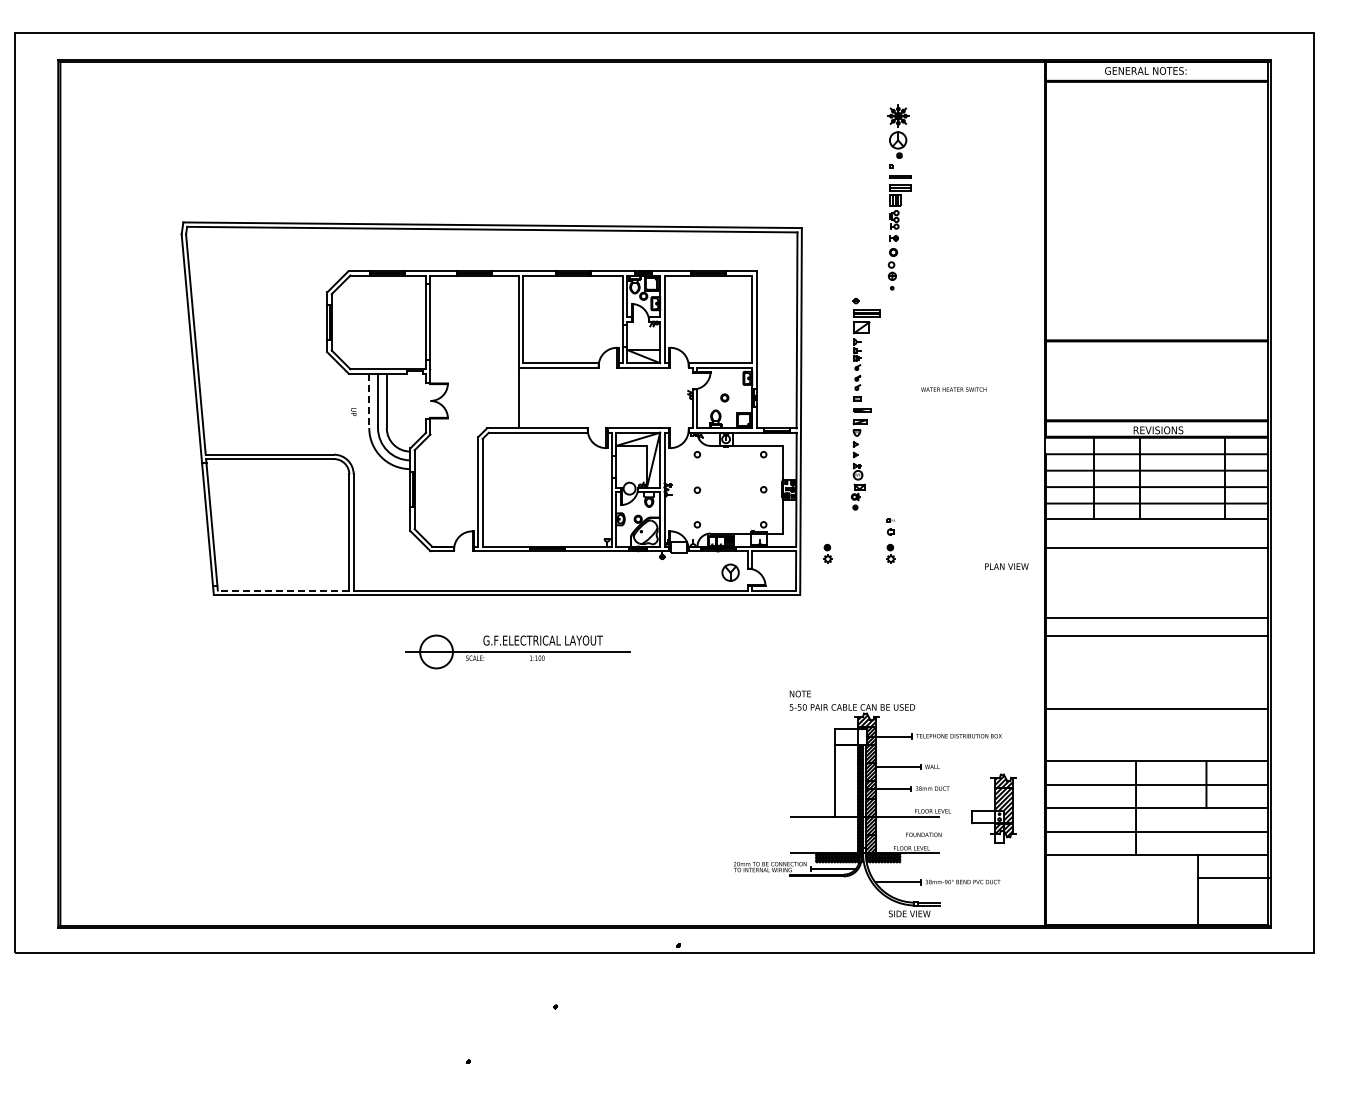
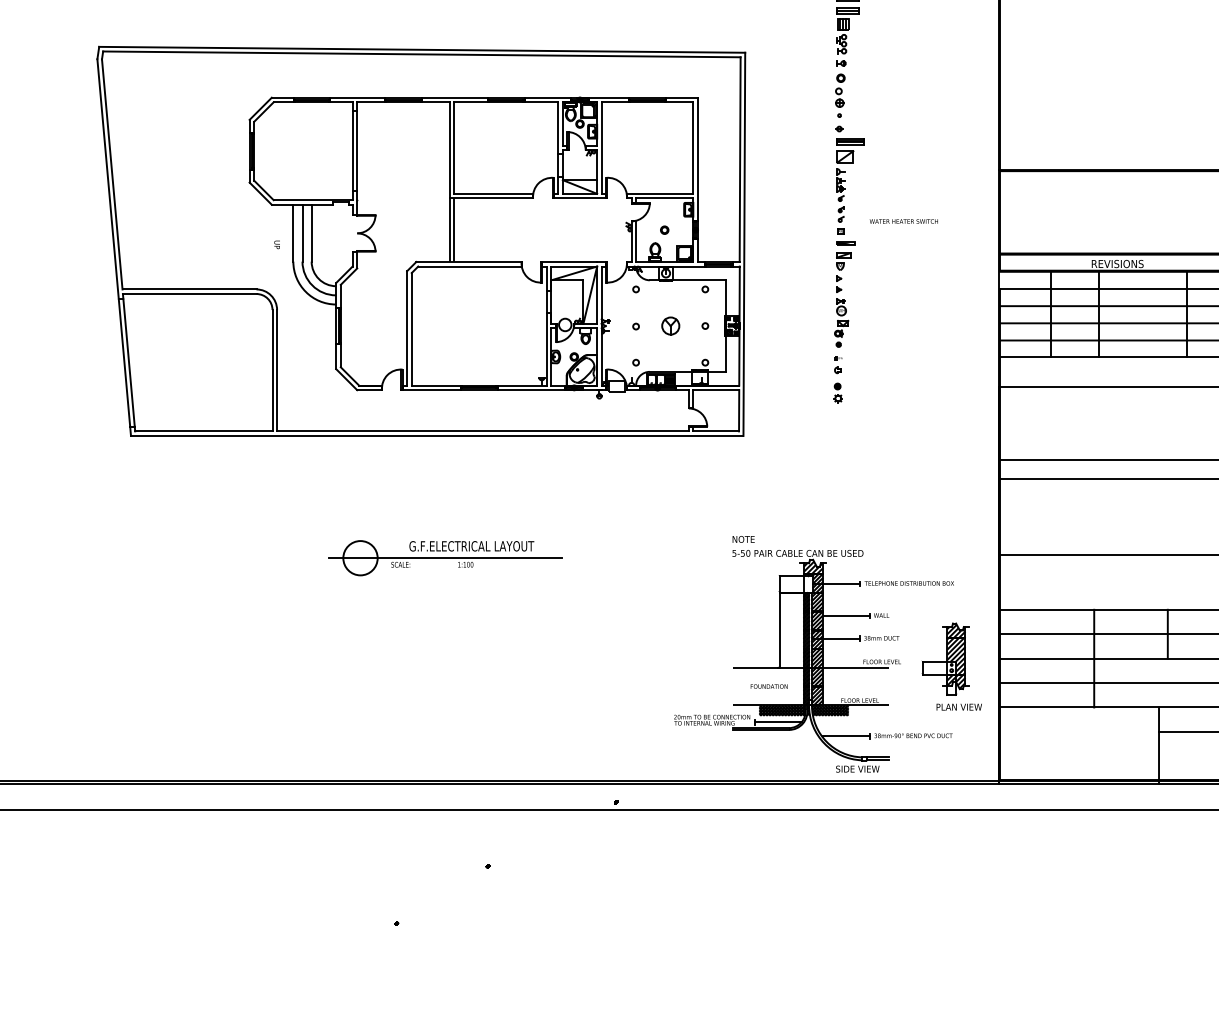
line: (523, 397) -> (454, 229), added
line: (369, 401) -> (293, 233), dashed -> solid
part: (865, 404) -> (849, 237), moved
part: (827, 553) -> (771, 392), removed
text: (1006, 566) -> (958, 707), moved
part: (730, 572) -> (670, 325), moved
line: (283, 590) -> (203, 431), dashed -> solid
part: (517, 651) -> (445, 557), moved
text: (923, 834) -> (768, 686), moved

